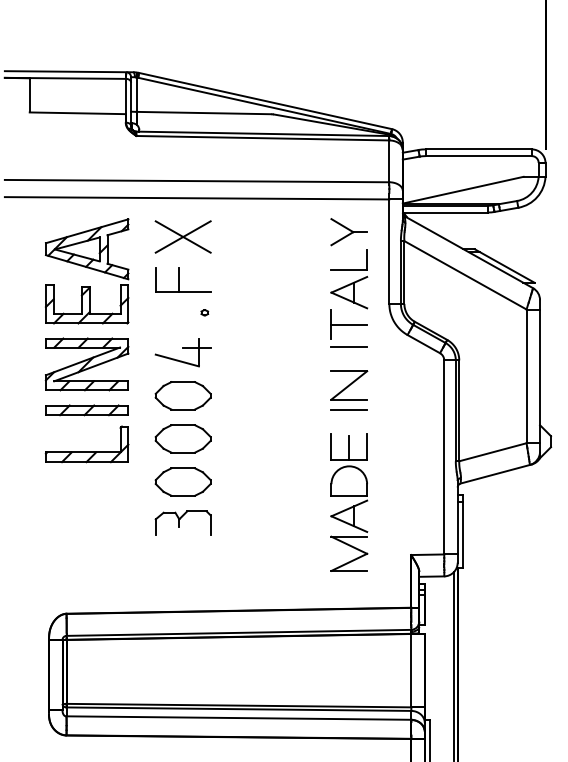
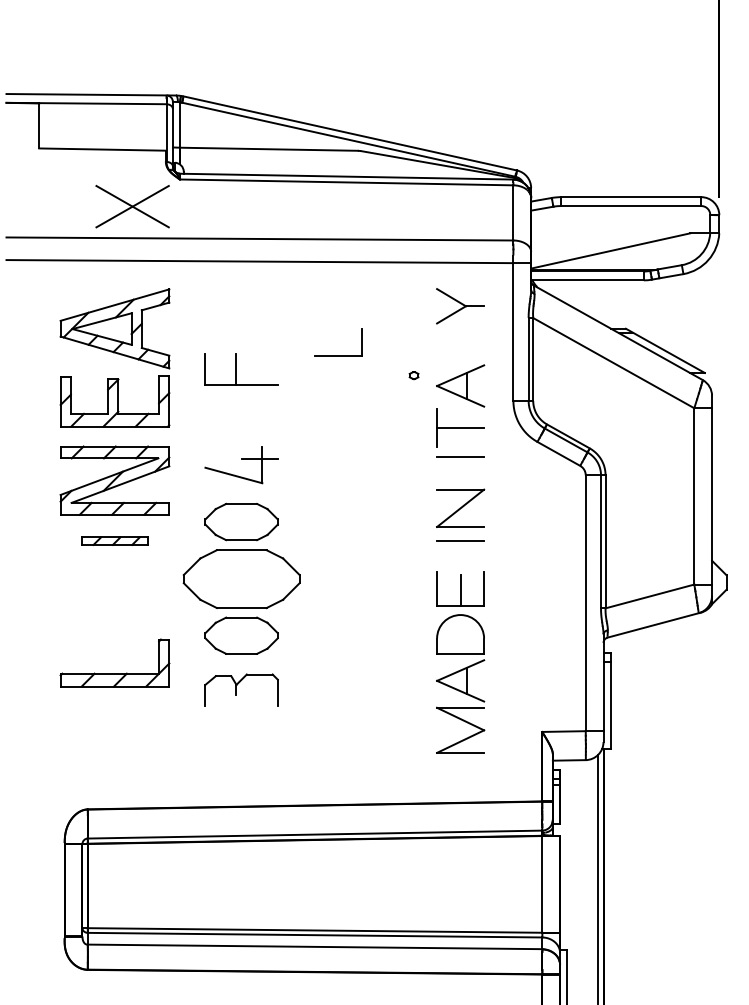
part: (183, 236) -> (132, 206), moved
part: (349, 269) -> (338, 355), moved
part: (204, 312) -> (413, 375), moved
part: (86, 409) -> (114, 540), size x0.6
part: (183, 438) -> (241, 578), size x1.6
part: (86, 452) -> (114, 673), moved

